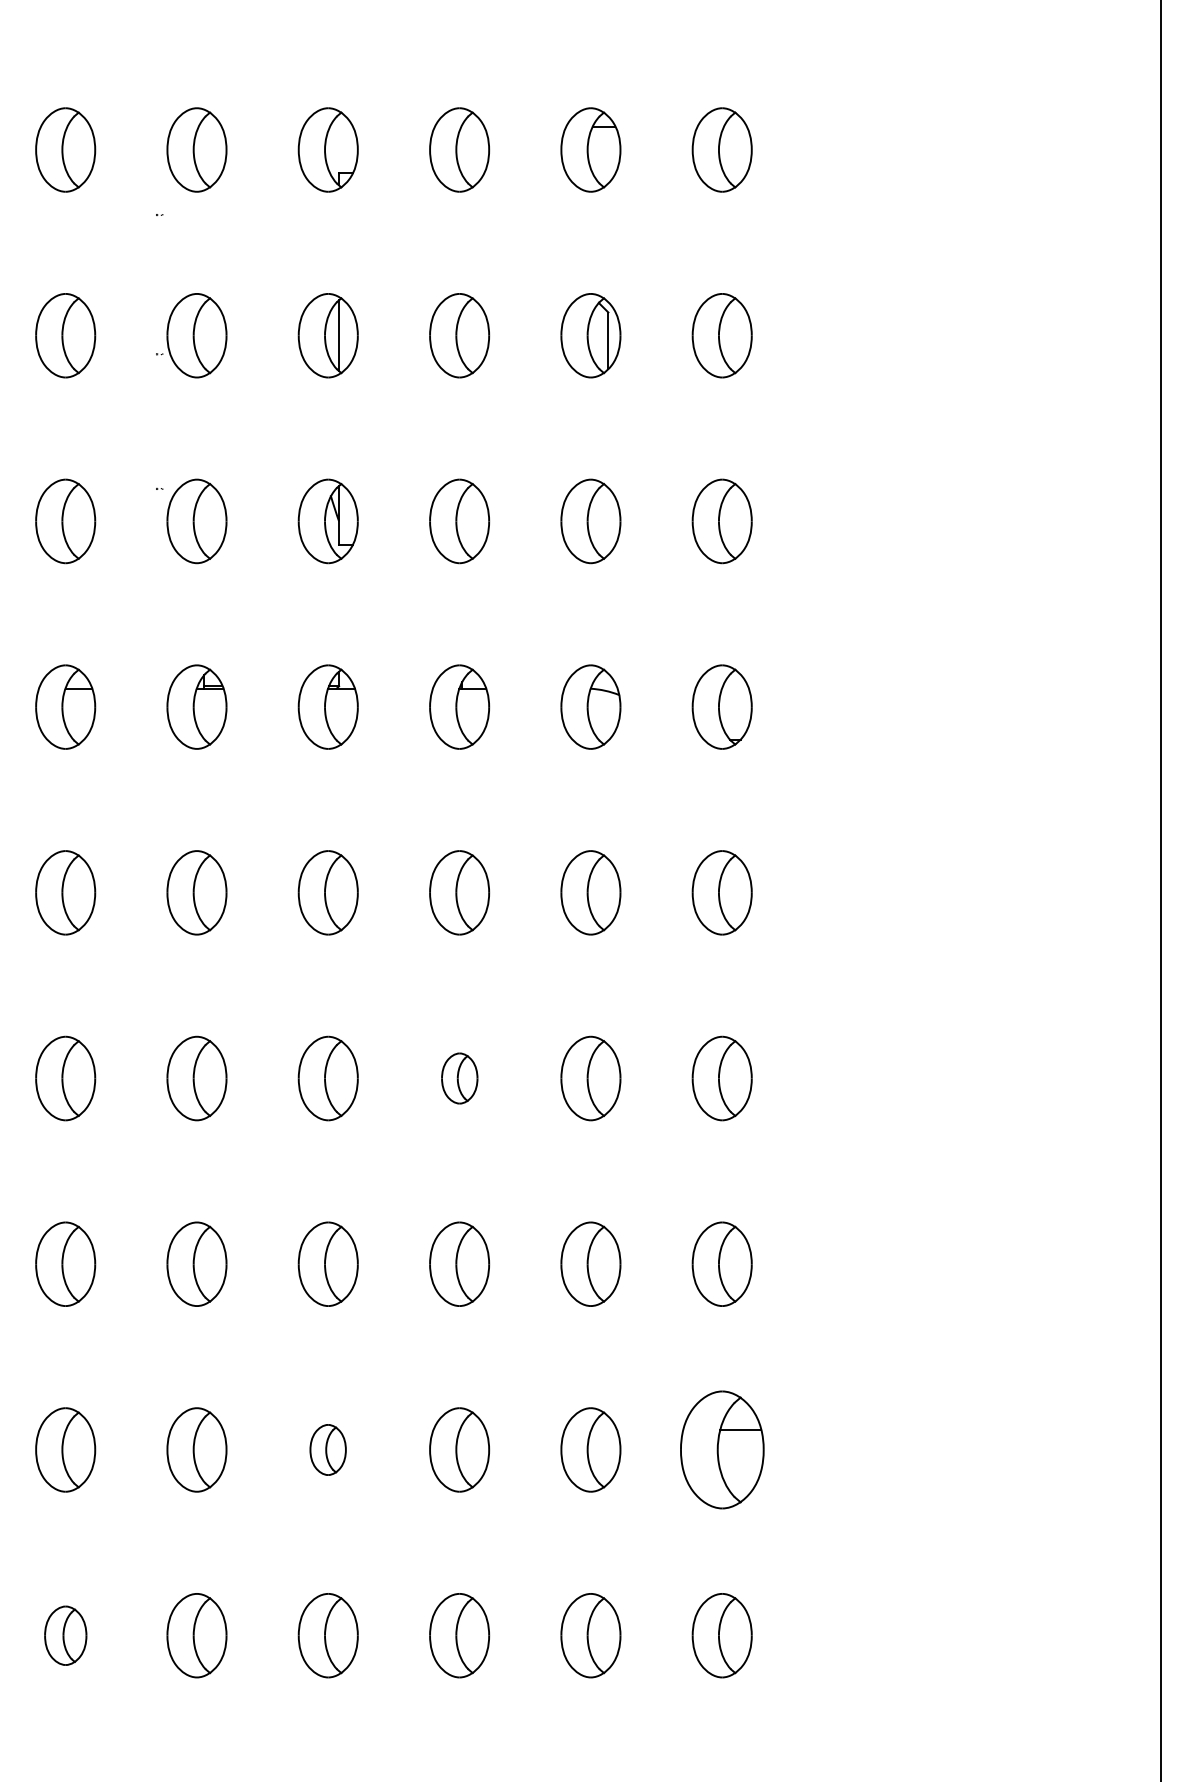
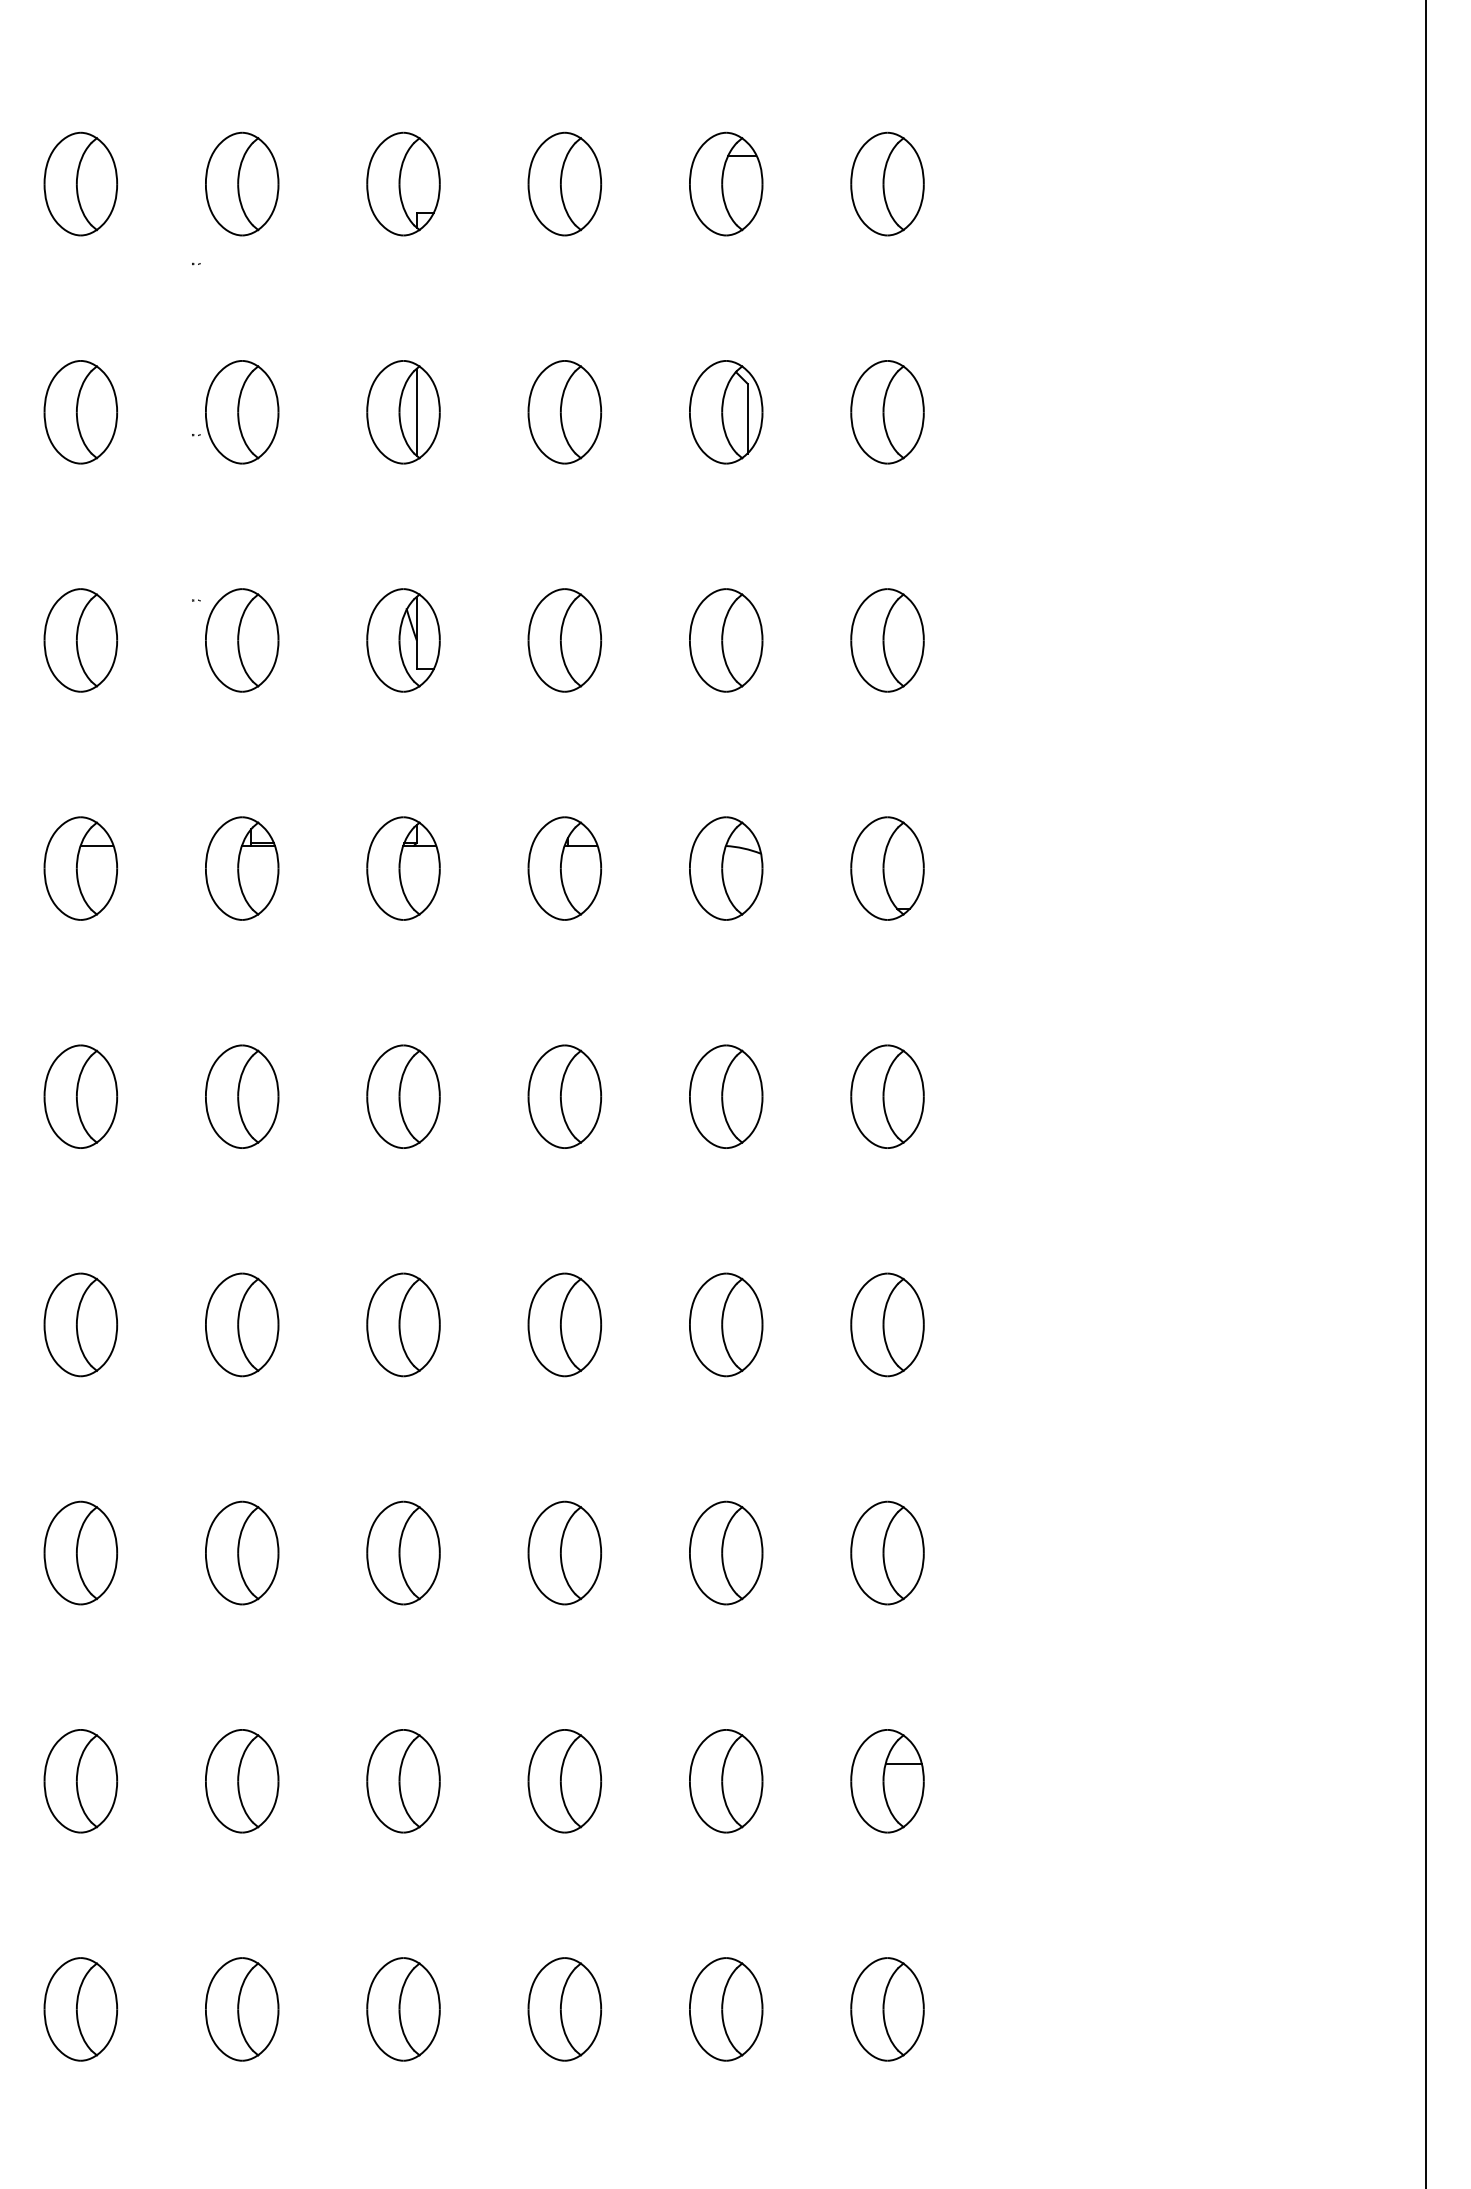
part: (459, 1078) -> (564, 1324), size x1.67
part: (327, 1449) -> (402, 1780), size x1.67
part: (721, 1449) -> (886, 1780), size x0.71
part: (65, 1635) -> (80, 2009), size x1.43

